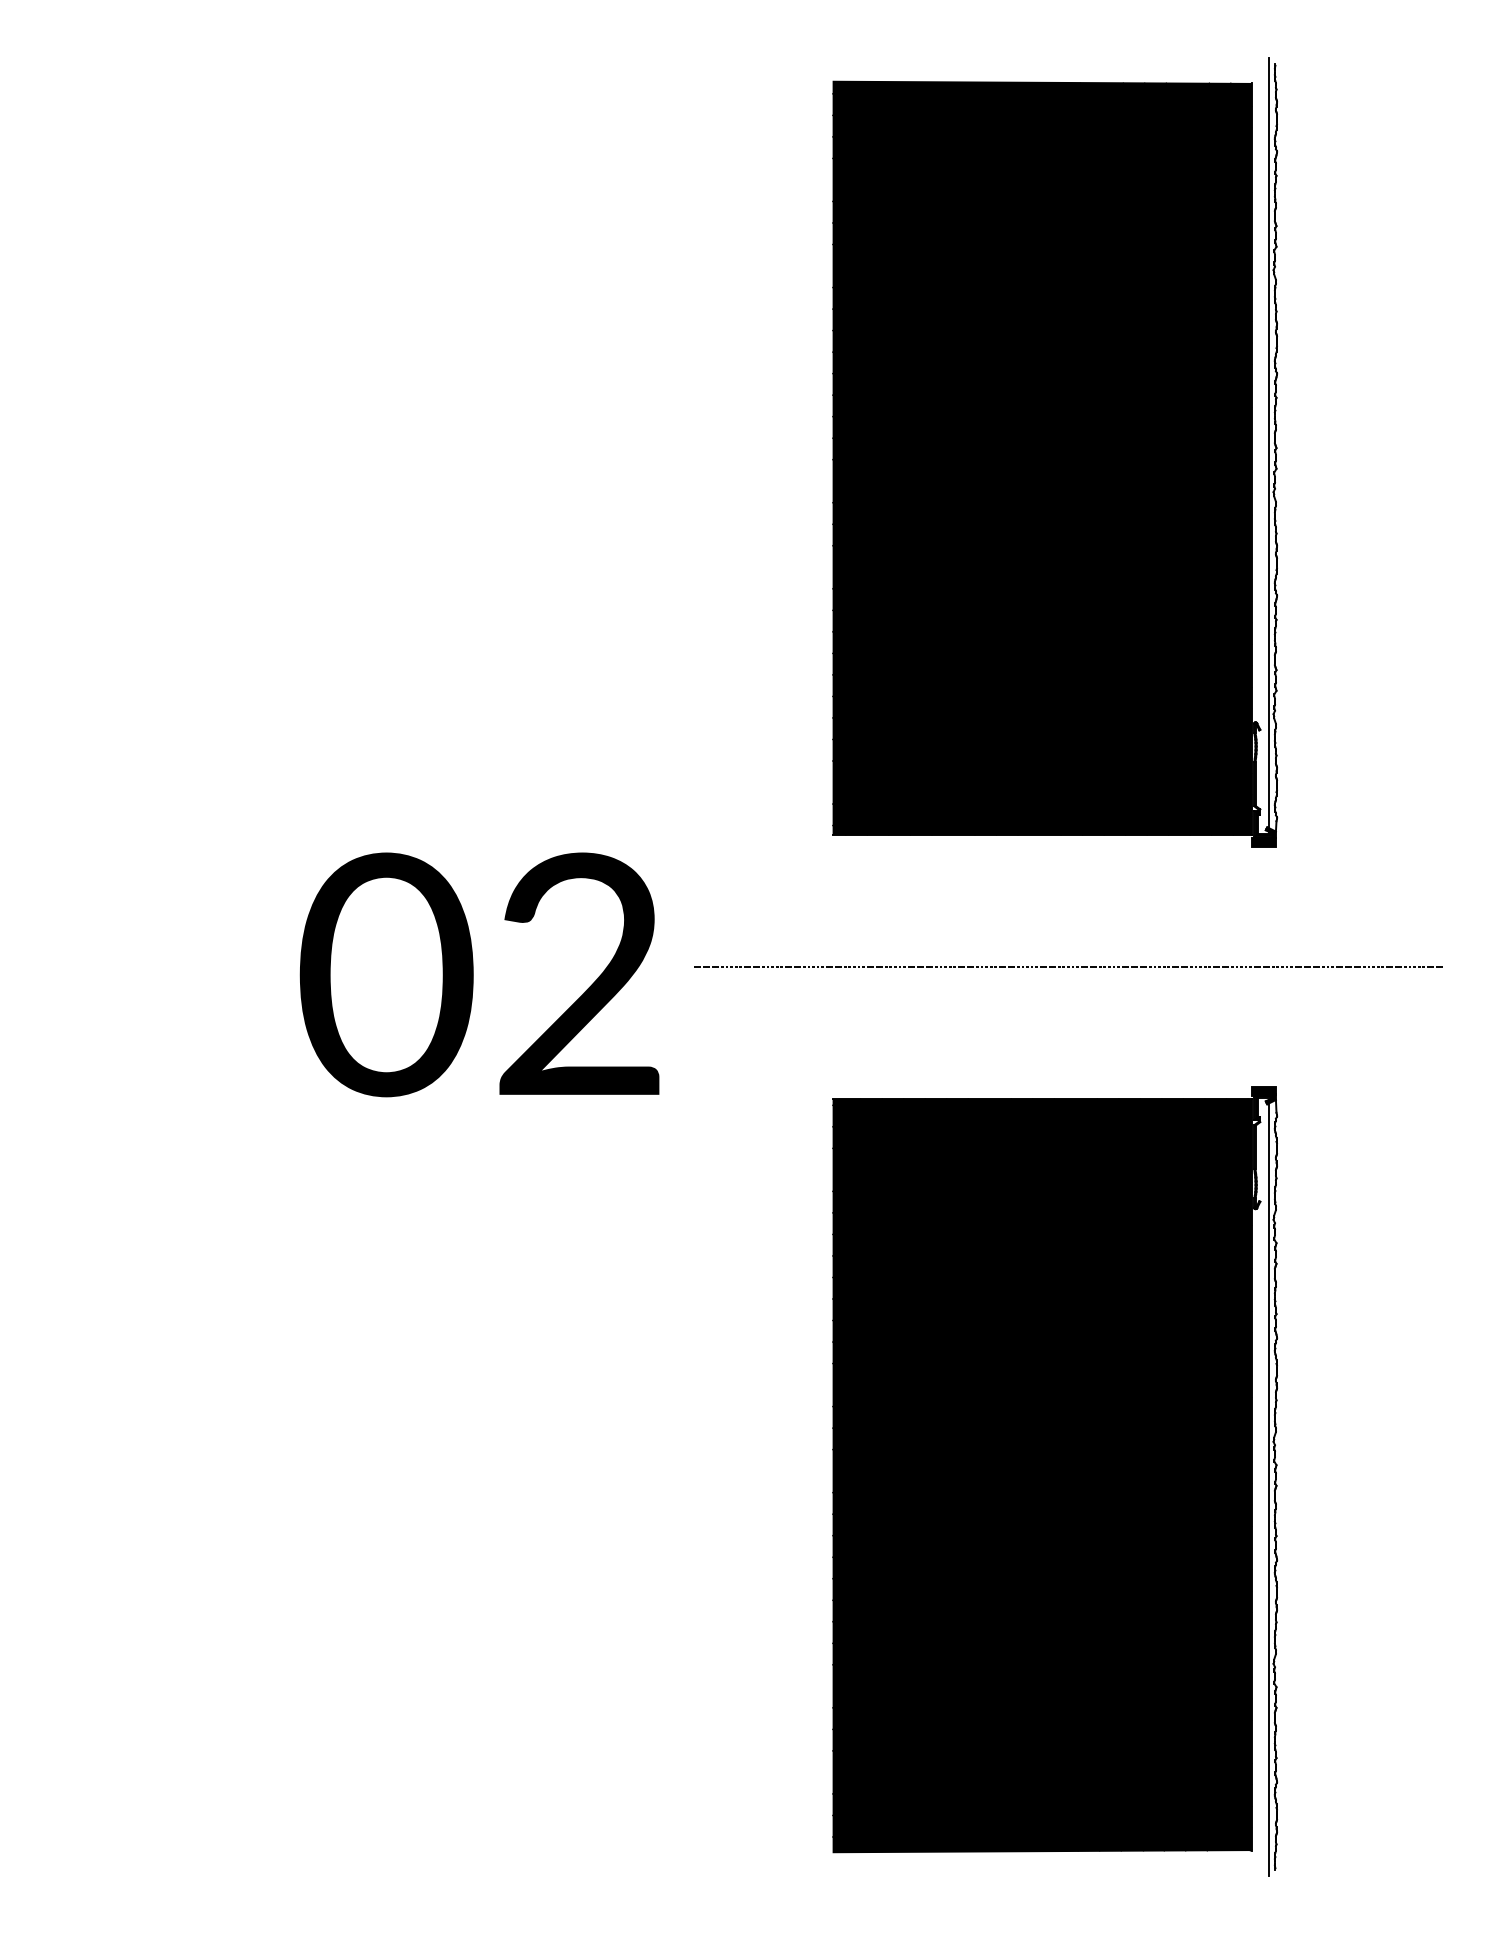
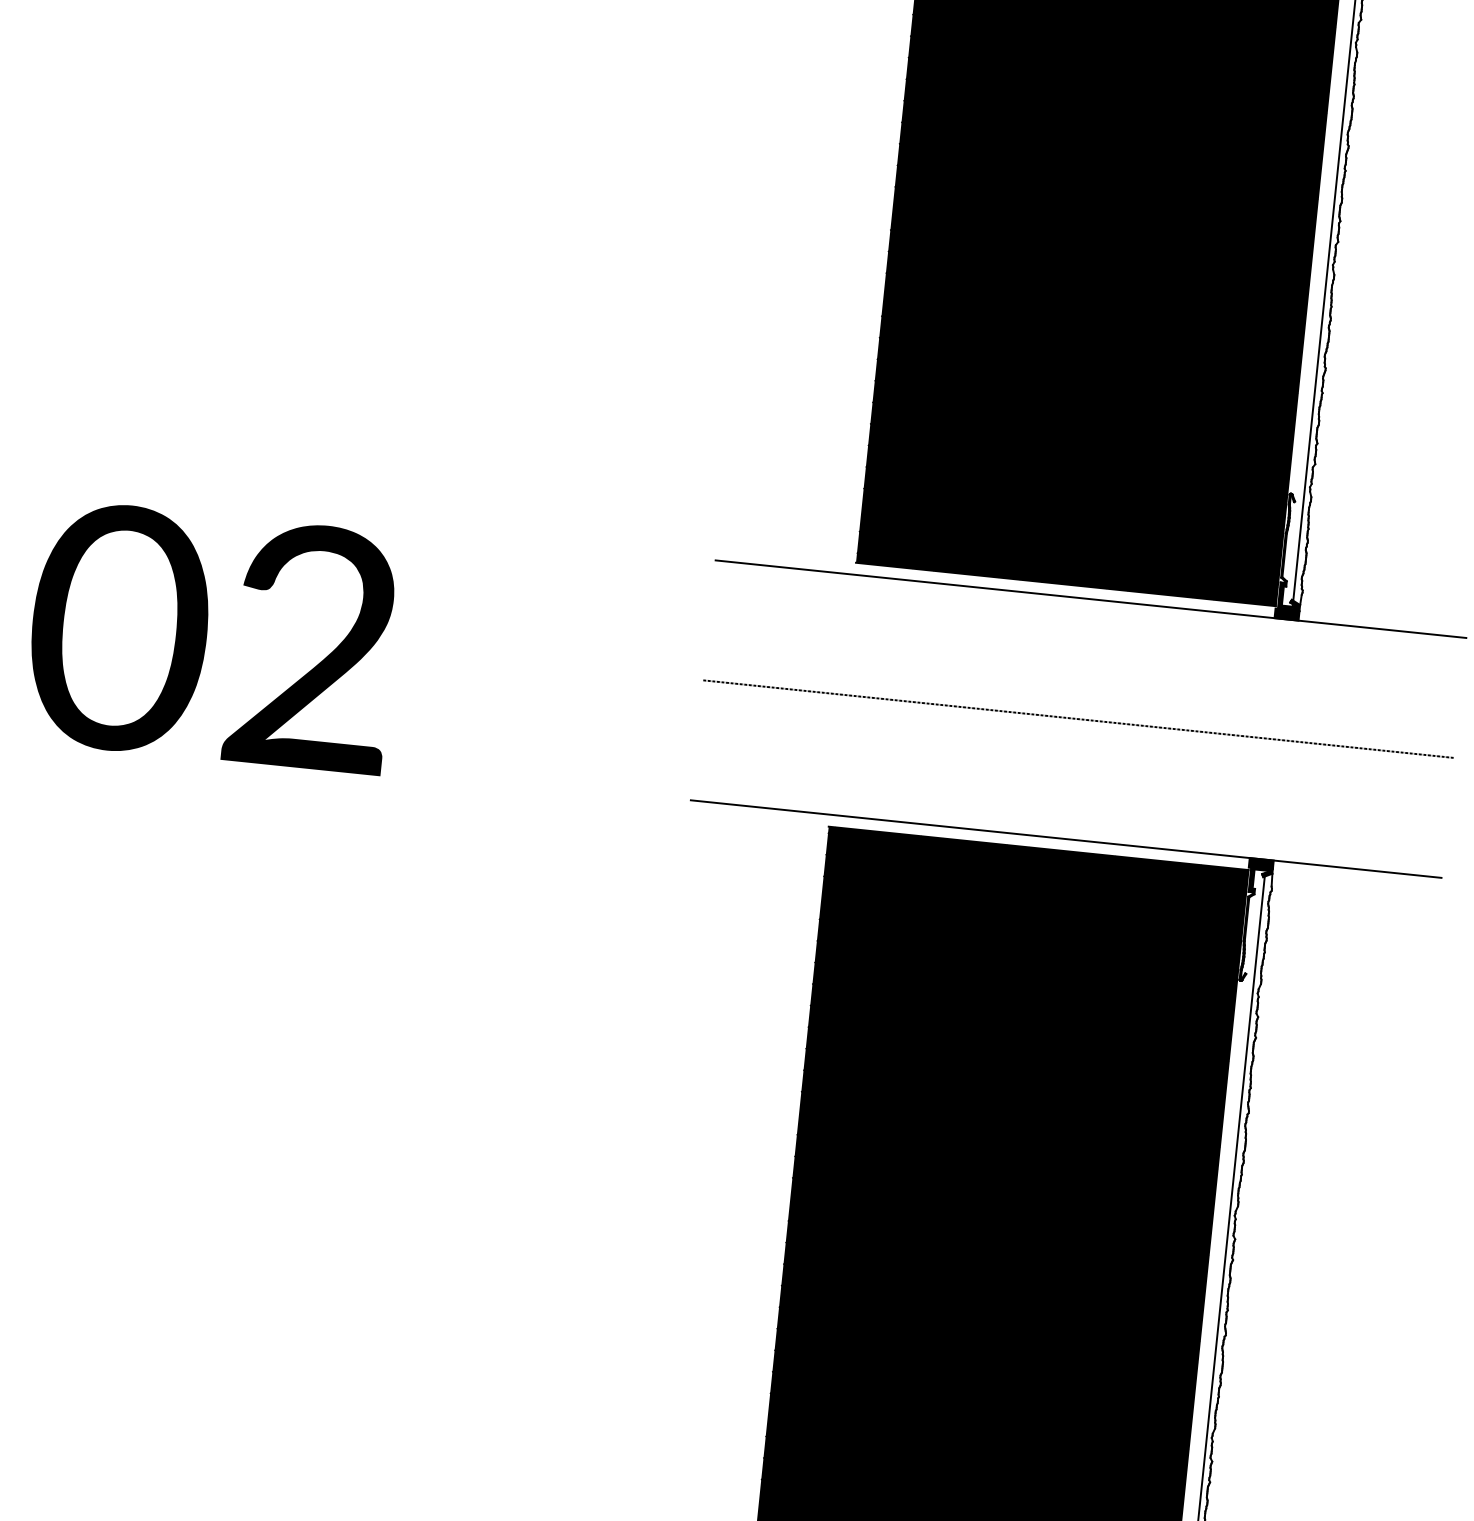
line: (1068, 847) -> (1090, 599), added
text: (479, 974) -> (212, 637), moved
line: (1068, 1086) -> (1066, 838), added

